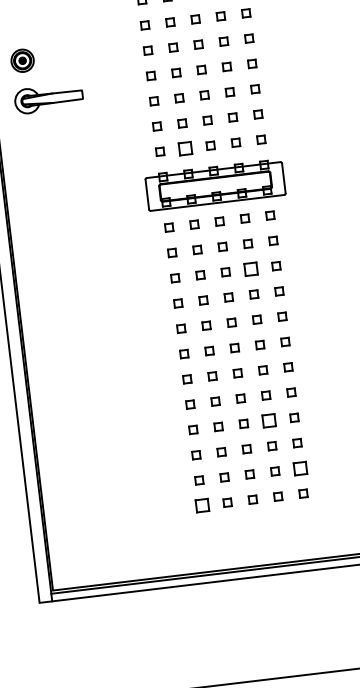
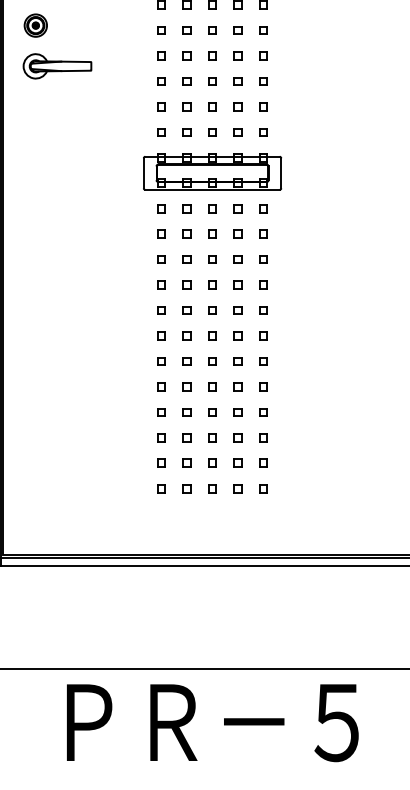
part: (184, 149) -> (186, 132), size x0.62
part: (250, 269) -> (237, 259), size x0.62
part: (268, 421) -> (237, 412), size x0.62
part: (300, 467) -> (263, 462), size x0.62
part: (202, 505) -> (161, 488), size x0.62

